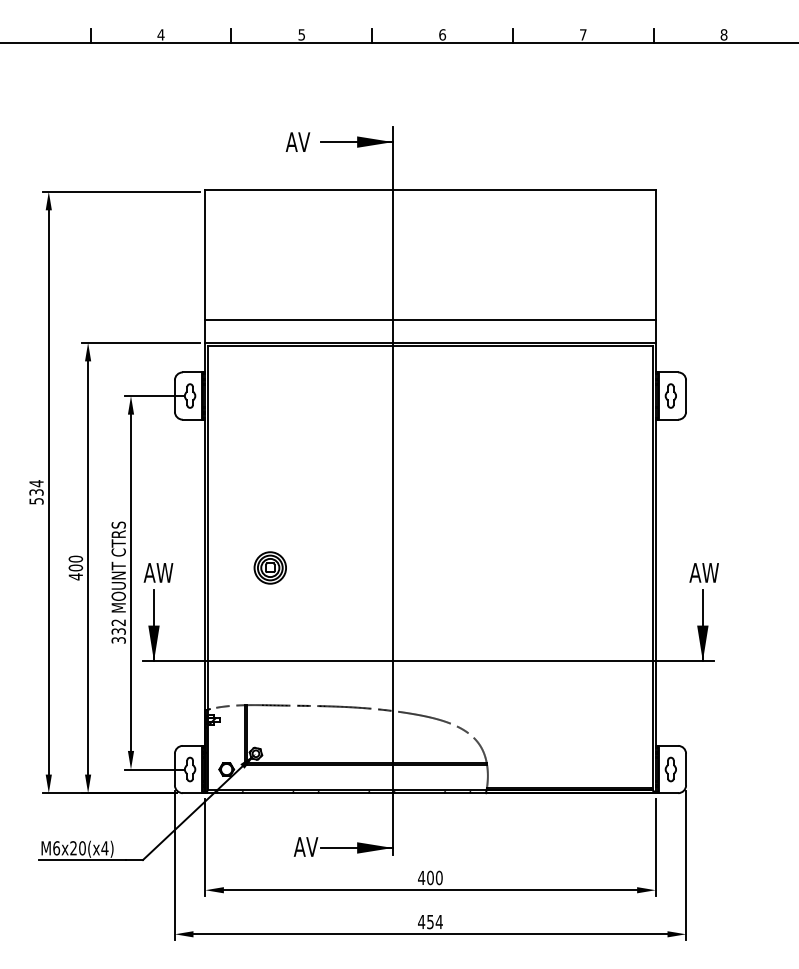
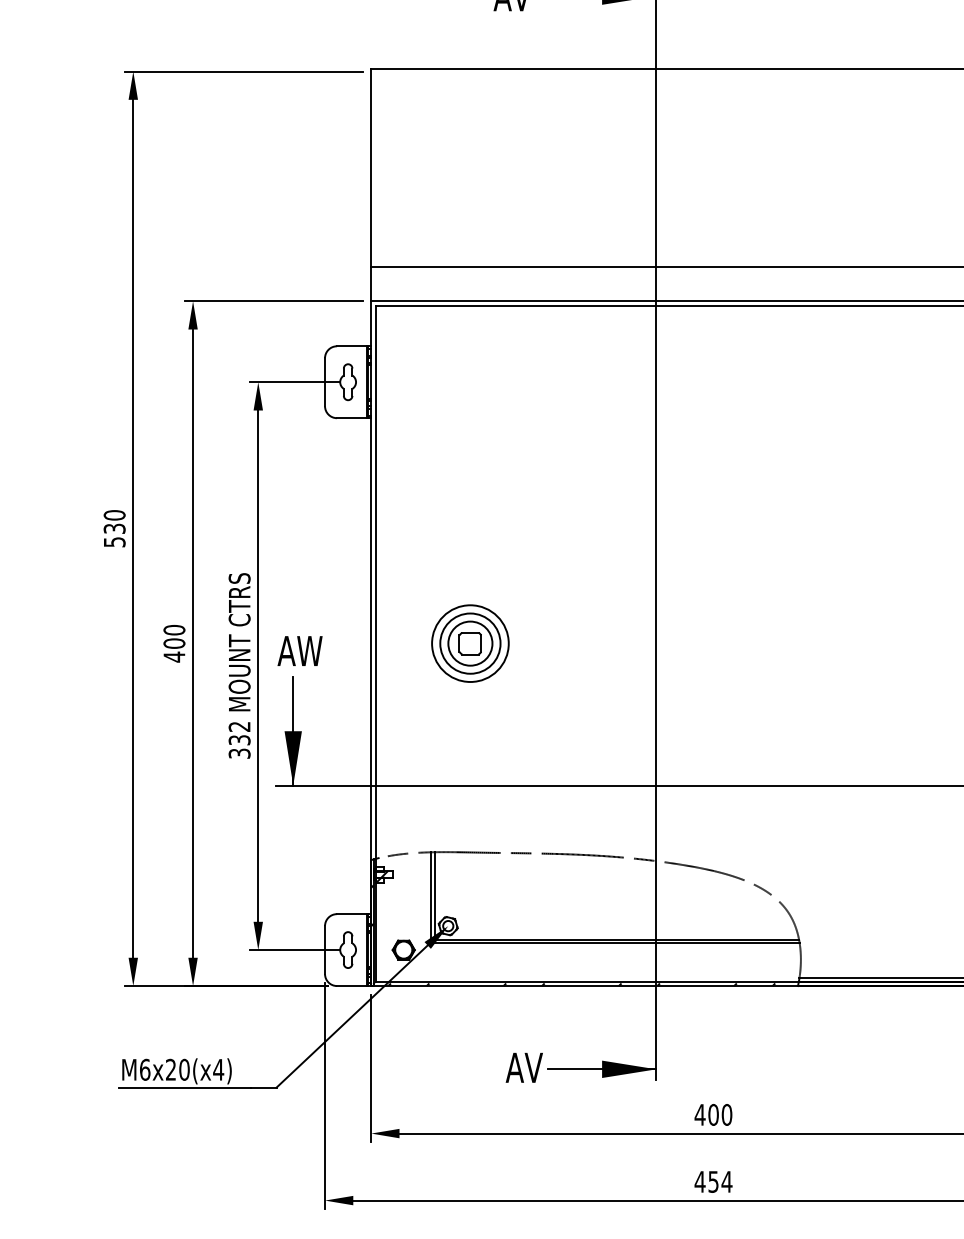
text: (36, 483) -> (114, 515), 534 -> 530
part: (269, 567) -> (468, 642), size x1.6

